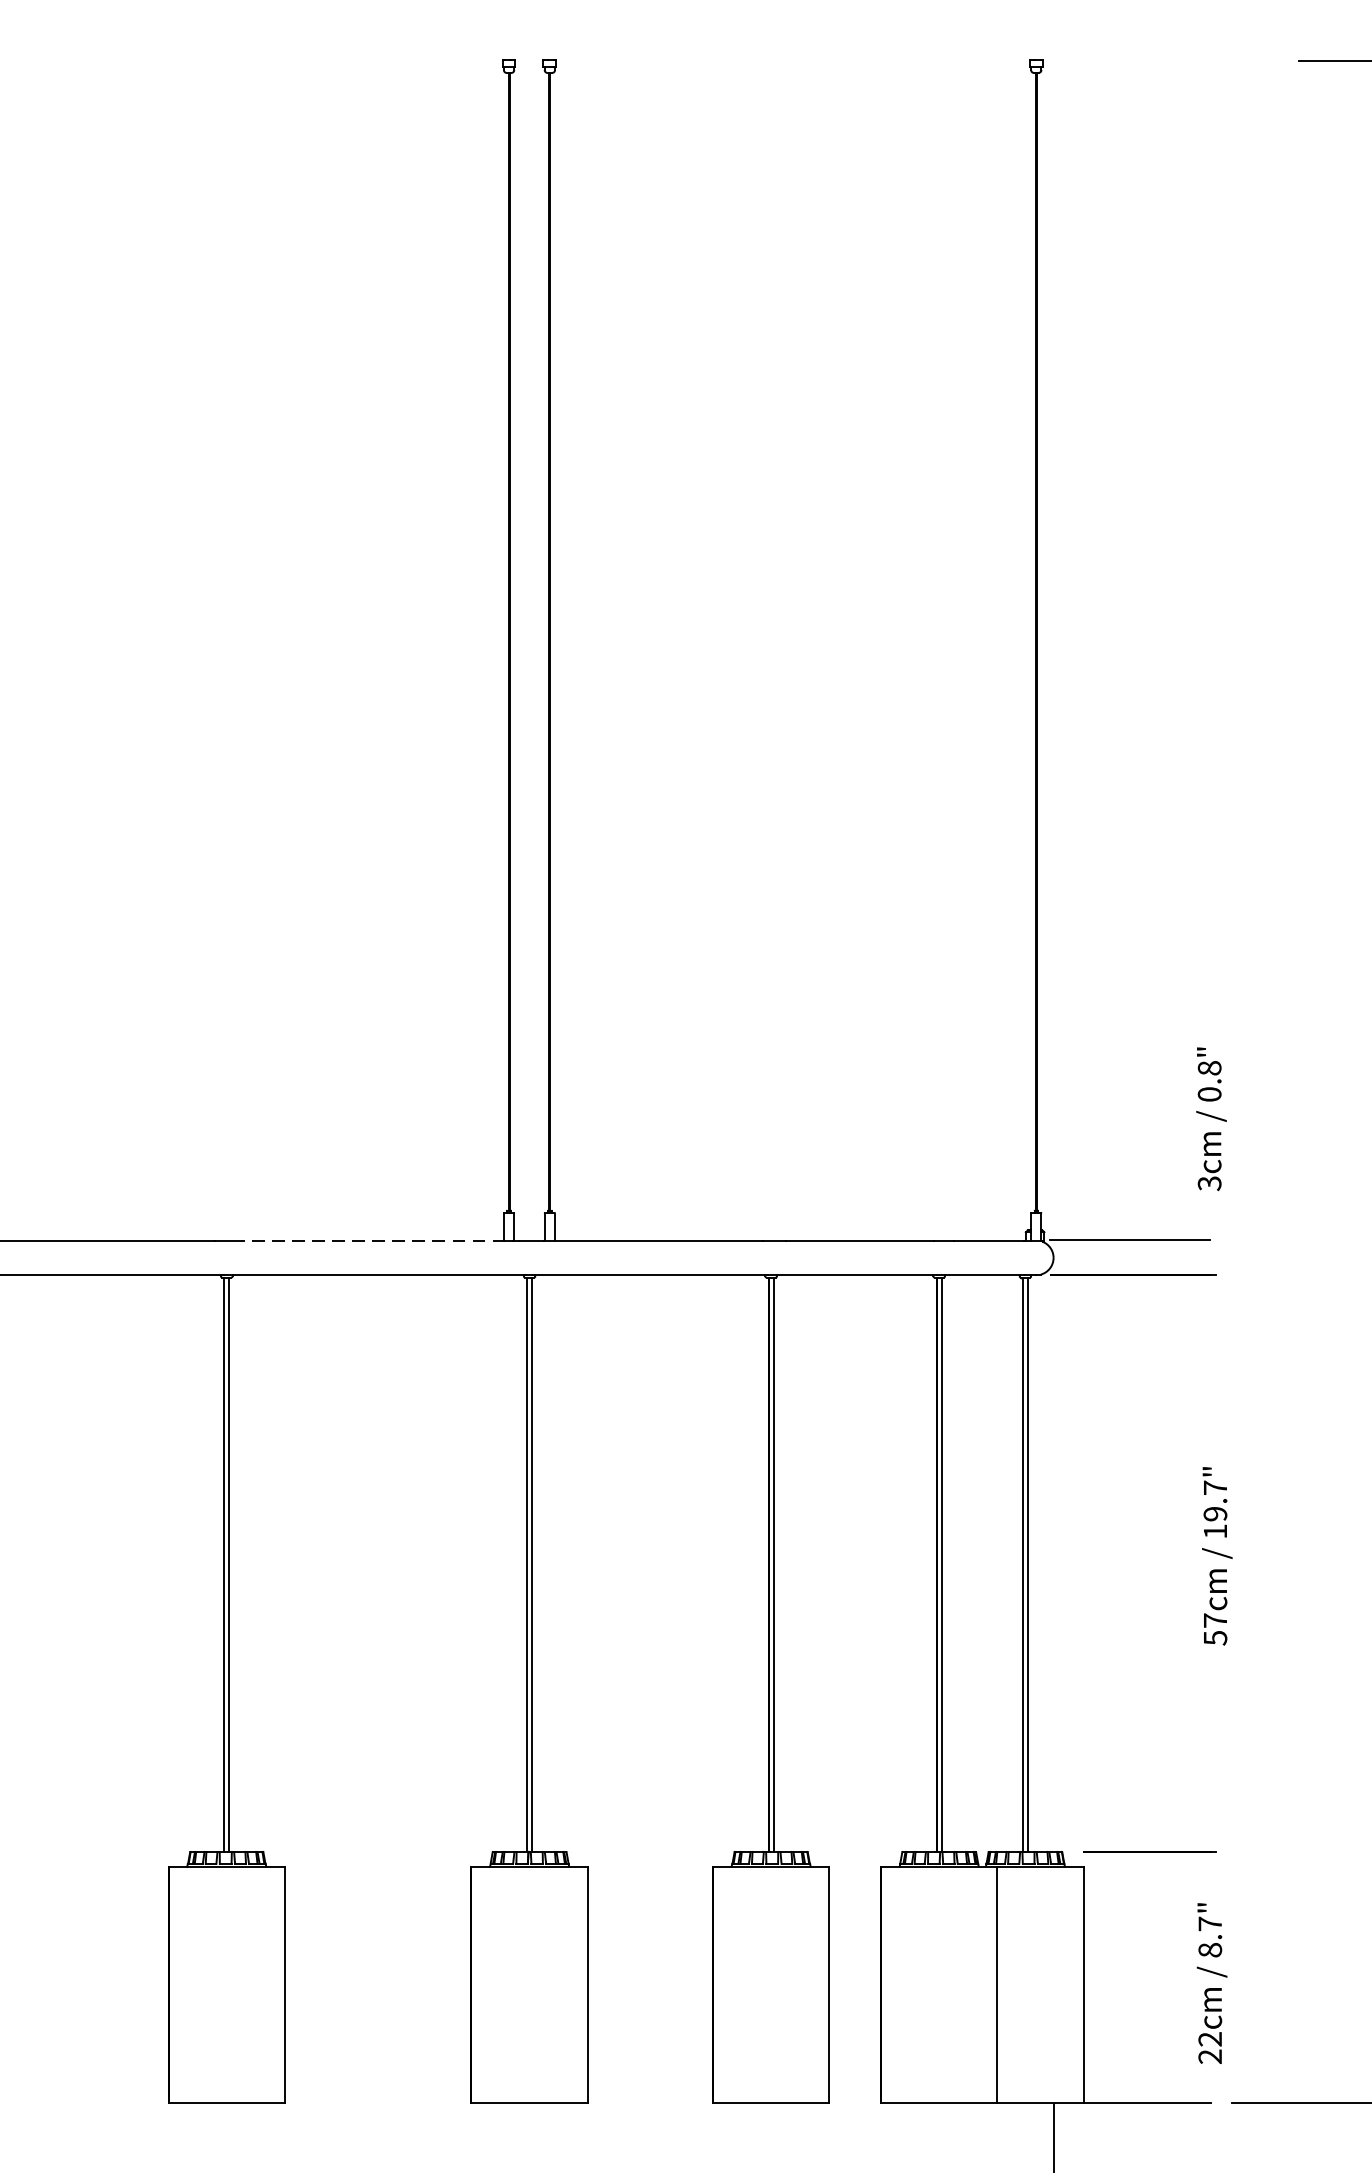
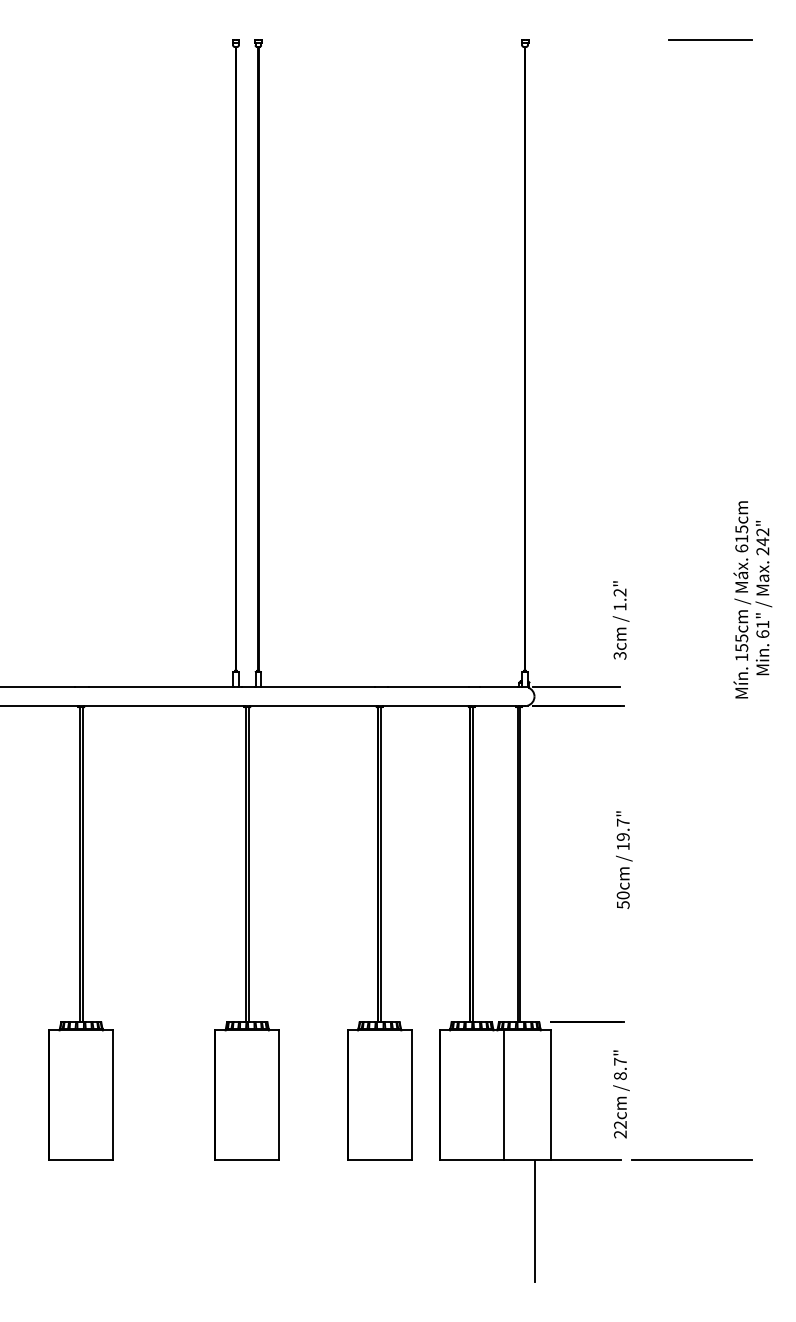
text: (1208, 1080) -> (619, 599), 0.8" -> 1.2"
line: (373, 1241) -> (161, 687), dashed -> solid
text: (1214, 1620) -> (622, 895), 57cm -> 50cm

